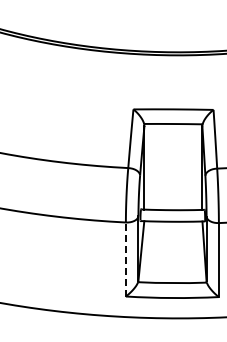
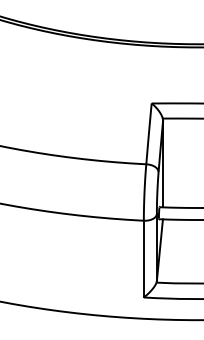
line: (125, 259) -> (143, 259), dashed -> solid

